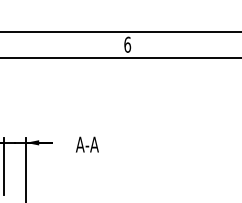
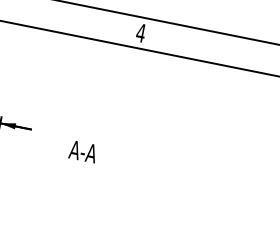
text: (127, 44) -> (140, 32), 6 -> 4
text: (87, 144) -> (83, 151), moved

